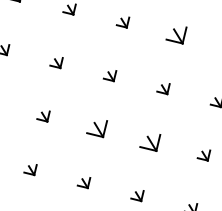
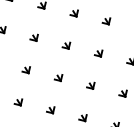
part: (176, 35) -> (106, 21), size x0.62
part: (96, 130) -> (58, 78), size x0.62
part: (149, 141) -> (90, 85), size x0.62

